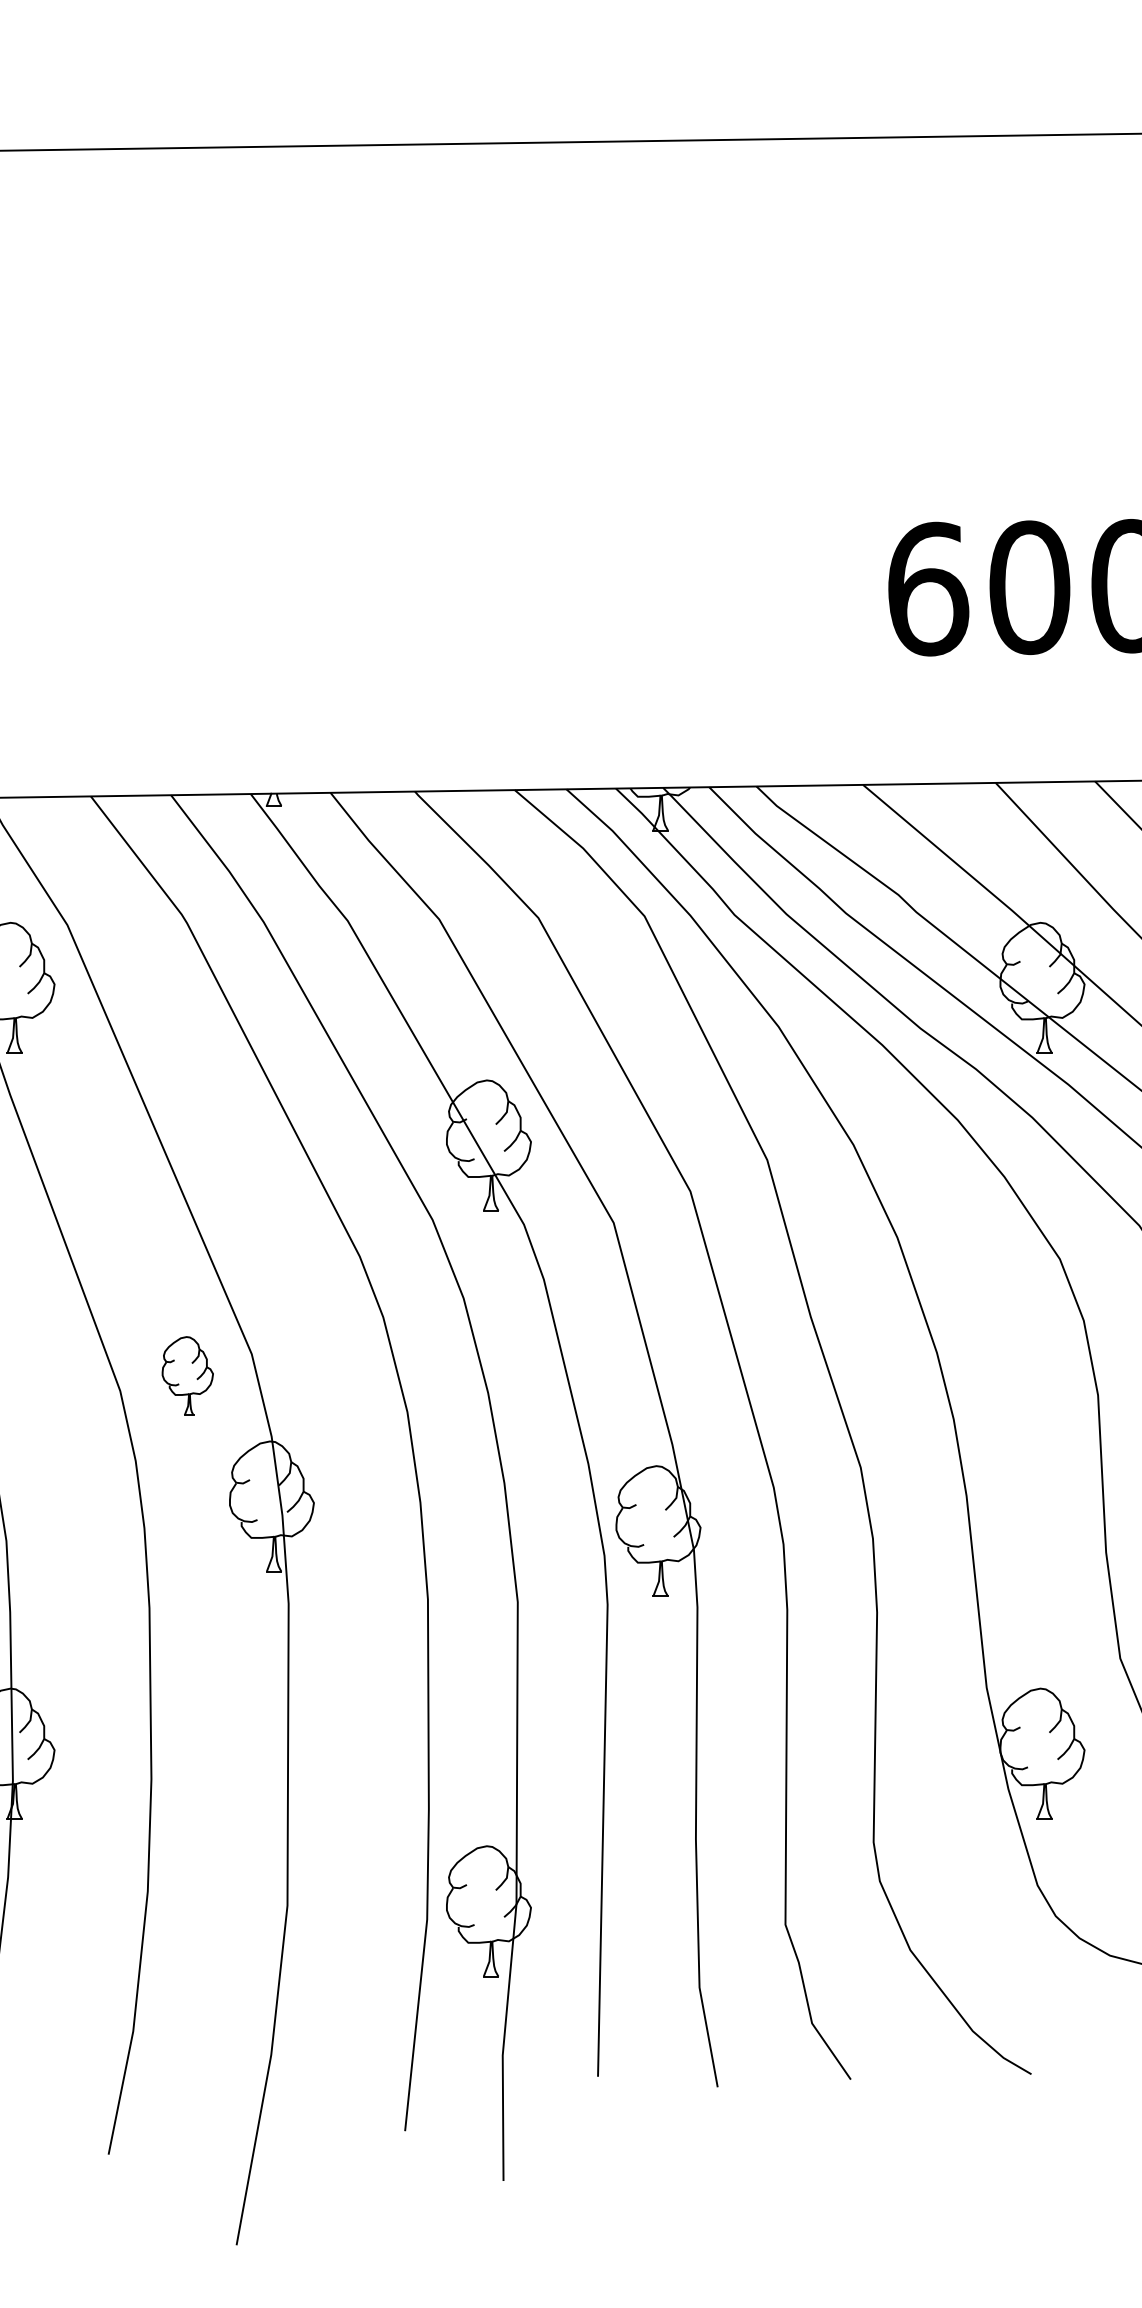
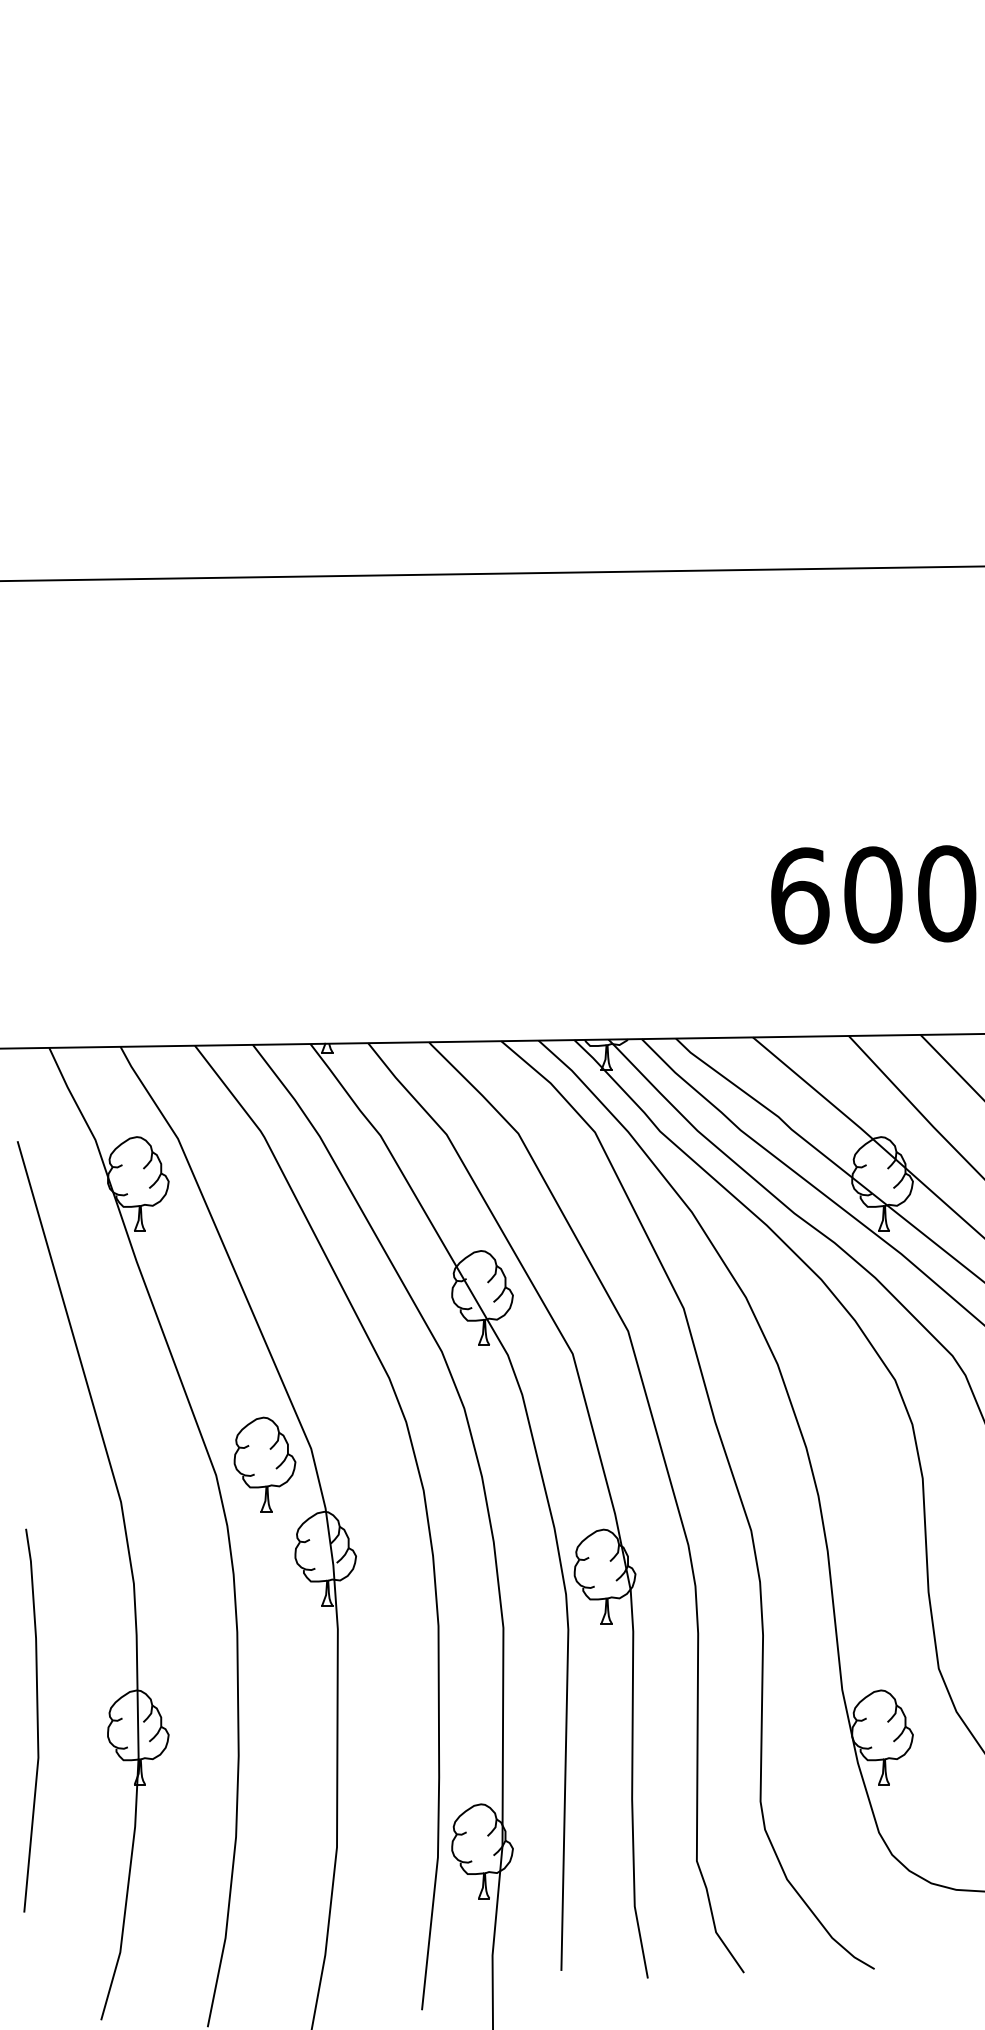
part: (187, 1375) -> (264, 1464), size x1.67

